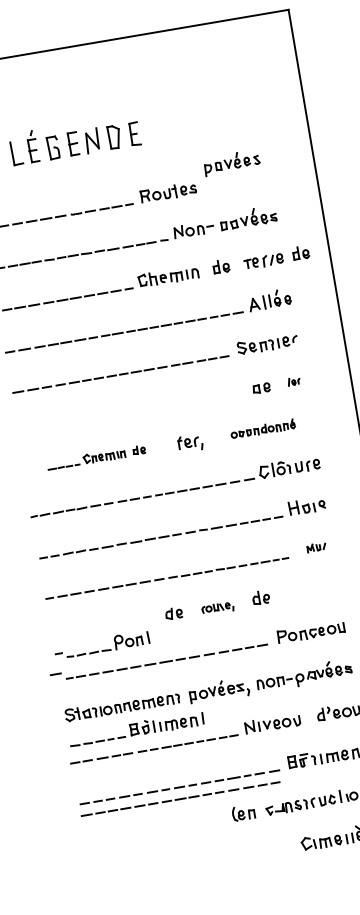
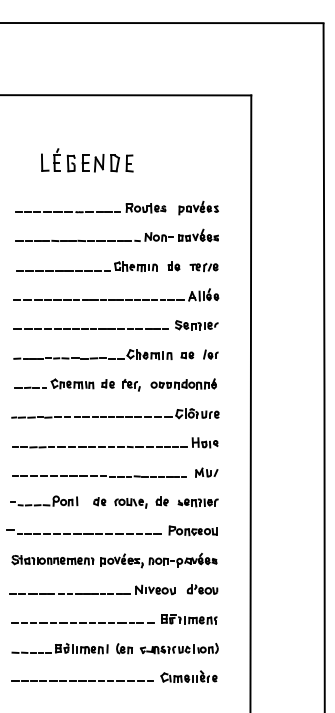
part: (231, 162) -> (198, 207), moved
part: (300, 253) -> (230, 266), removed
part: (293, 381) -> (210, 354), size x1.67
part: (128, 409) -> (92, 354), added
part: (262, 428) -> (183, 383), size x1.43
part: (96, 456) -> (64, 383), size x1.43
part: (316, 547) -> (206, 472), size x1.67
part: (310, 591) -> (197, 502), added
part: (217, 608) -> (130, 503), size x1.43
part: (102, 644) -> (44, 500), moved
part: (135, 729) -> (59, 648), moved
line: (180, 797) -> (82, 680), moved

